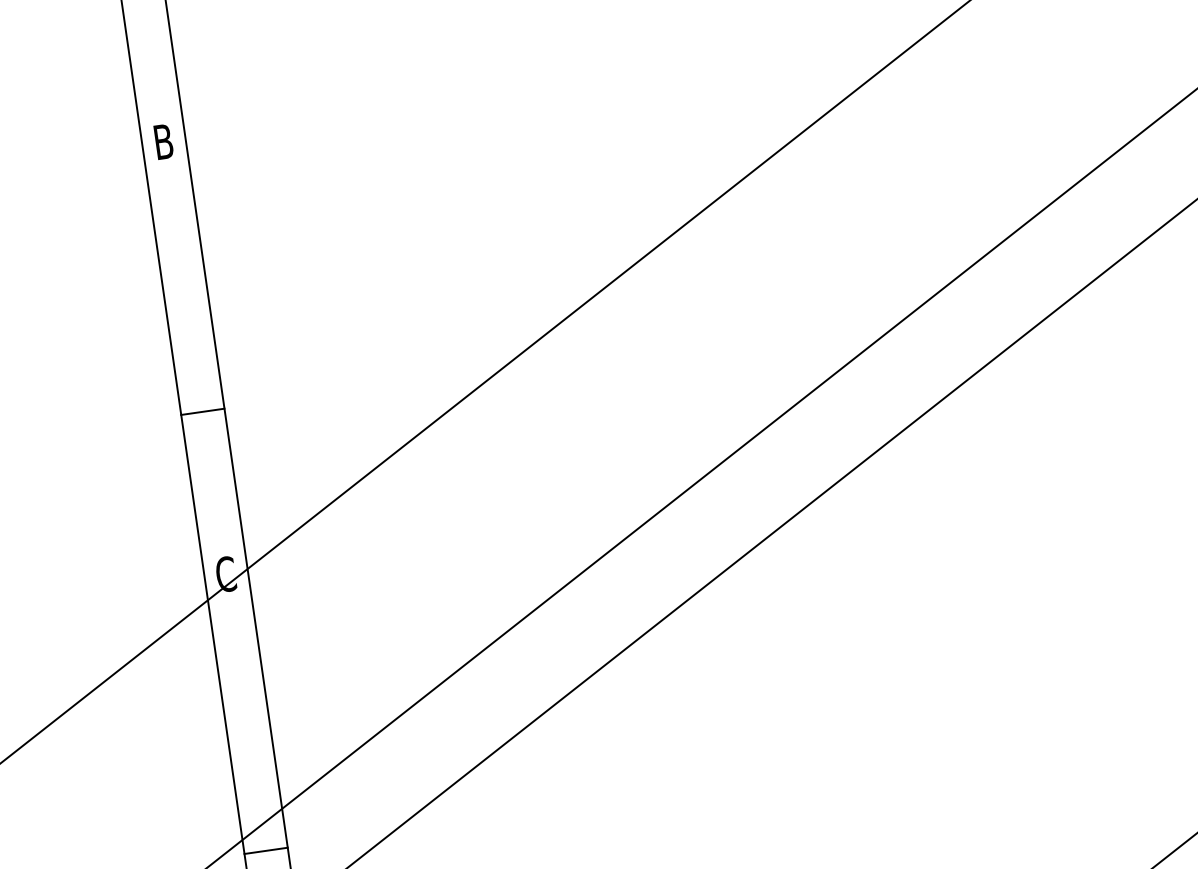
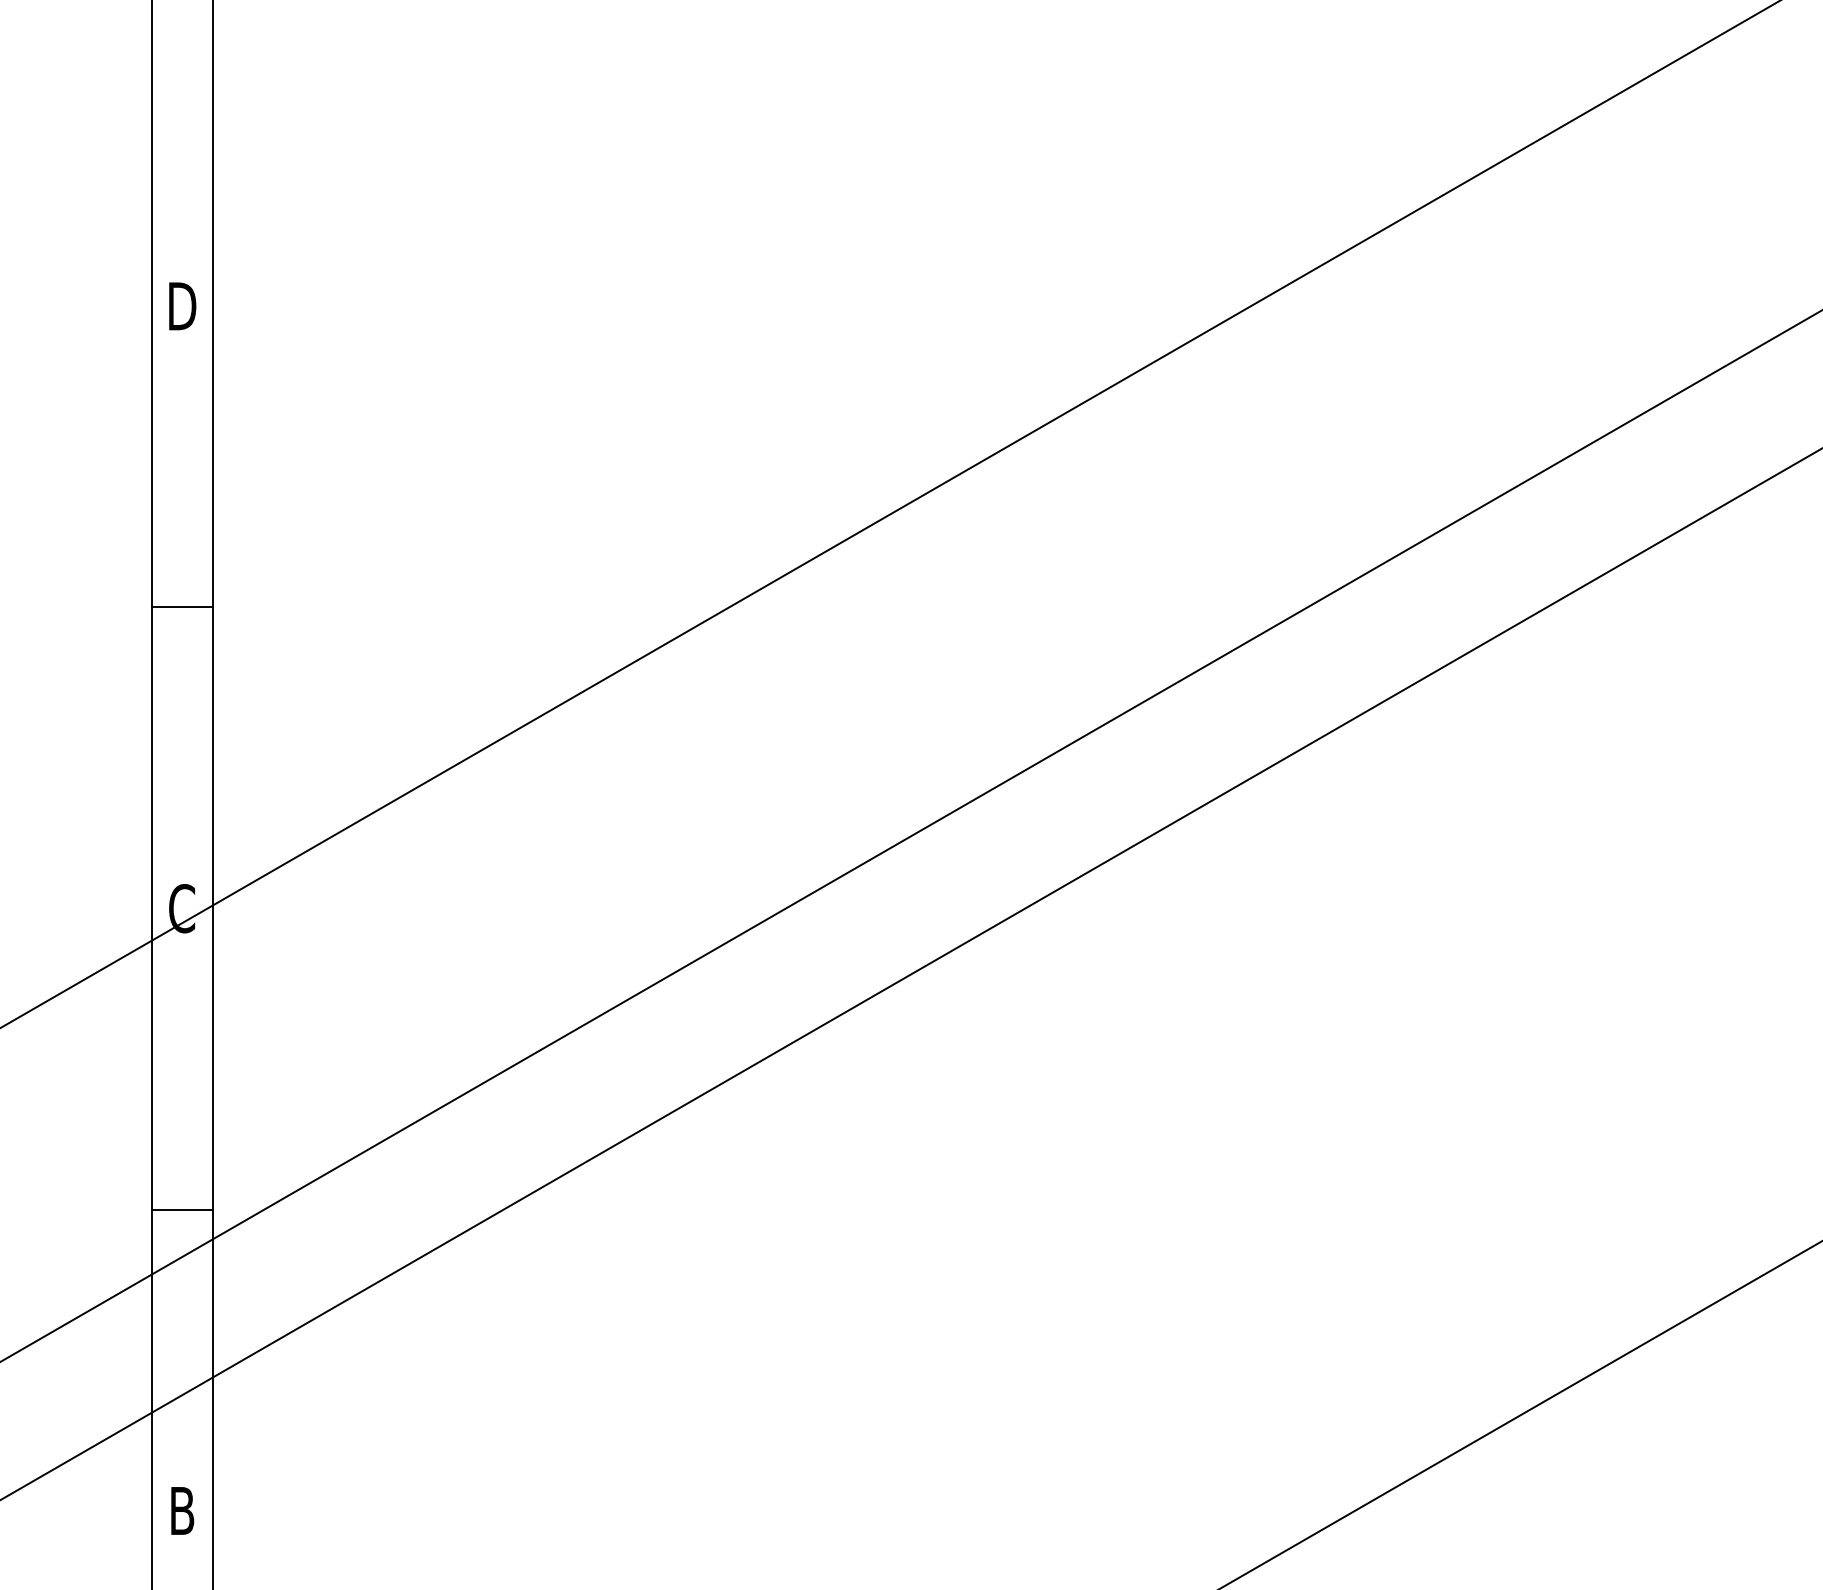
text: (163, 141) -> (182, 306), B -> D
line: (202, 411) -> (182, 607), moved
line: (266, 850) -> (182, 1209), moved

